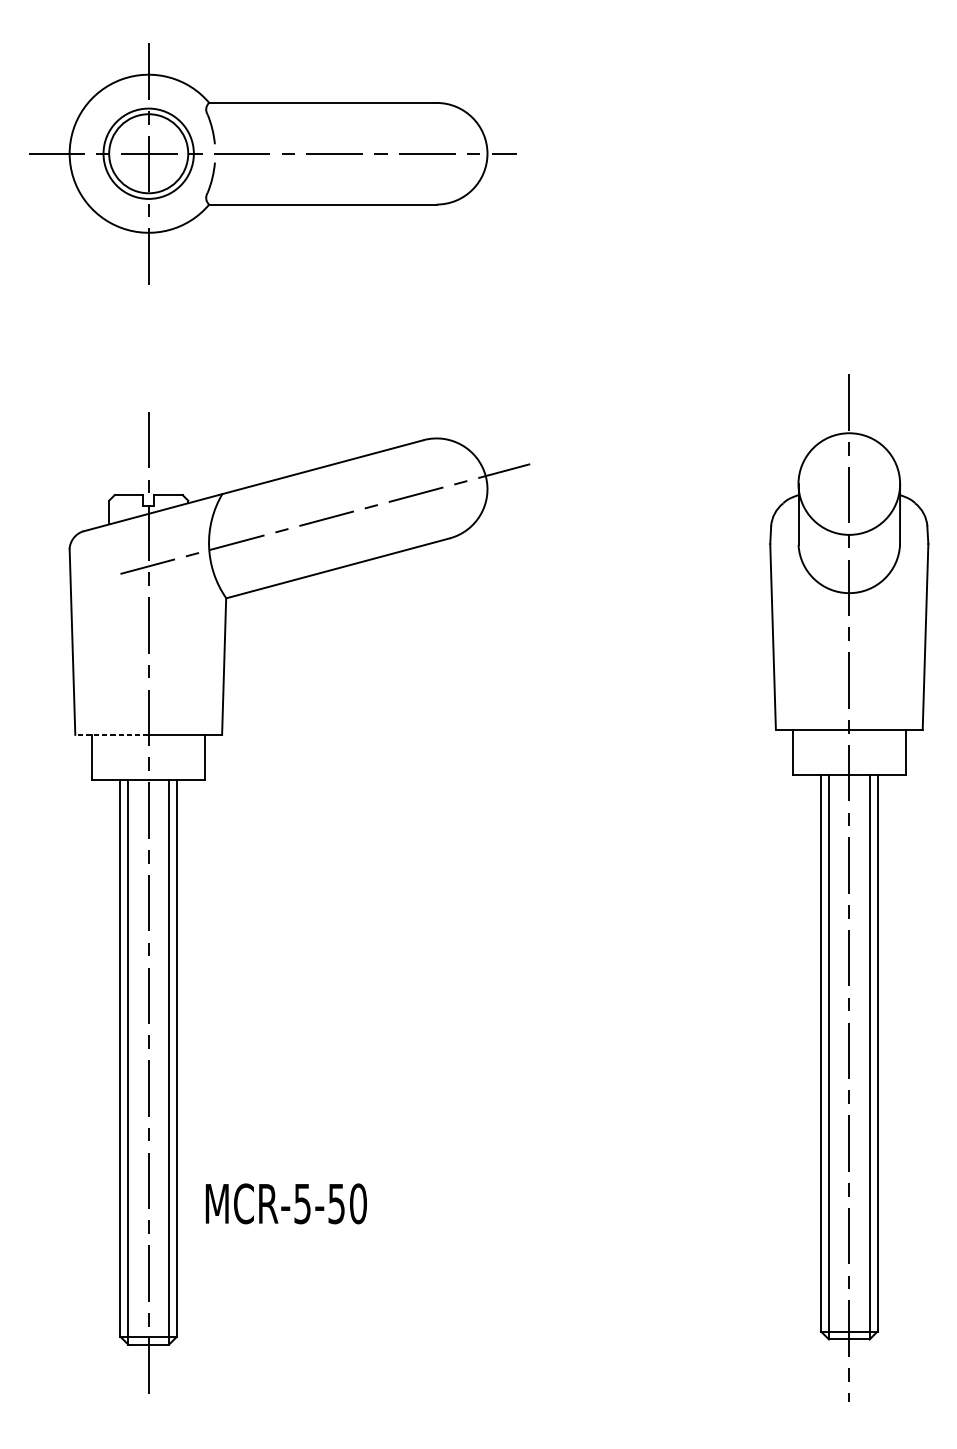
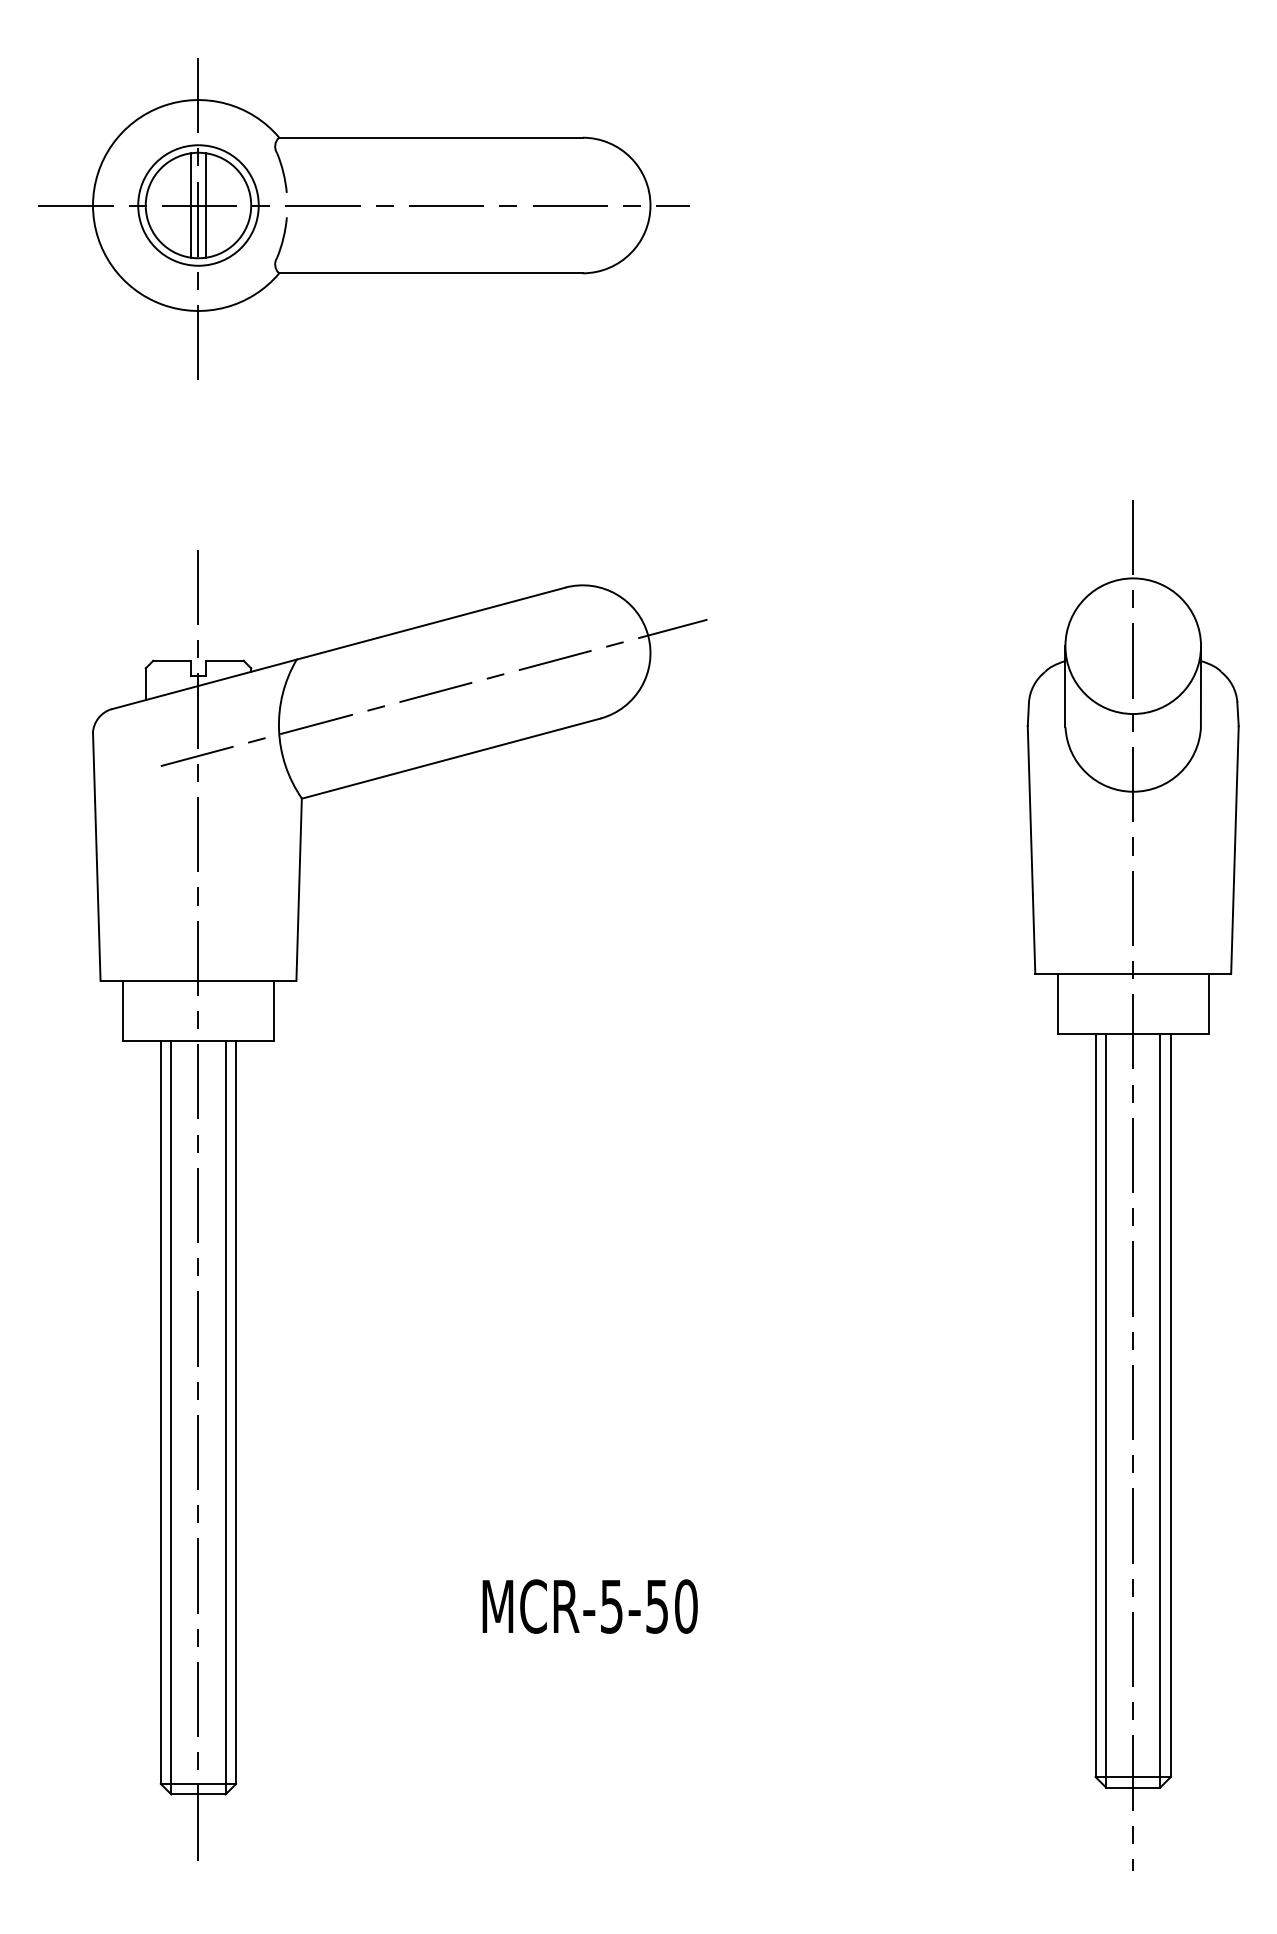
line: (142, 153) -> (190, 205), added
line: (154, 153) -> (206, 205), added
line: (111, 734) -> (149, 980), dashed -> solid
text: (285, 1203) -> (589, 1606), moved

